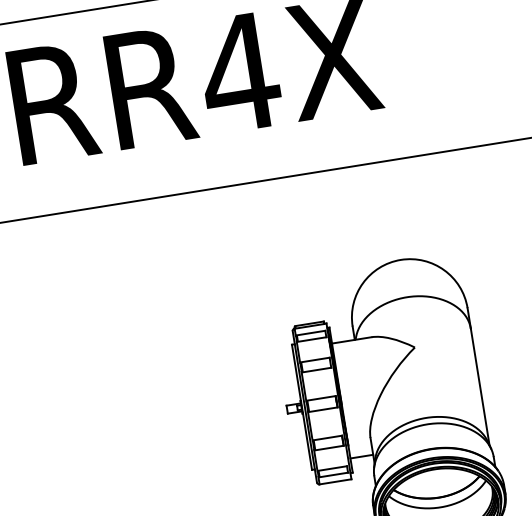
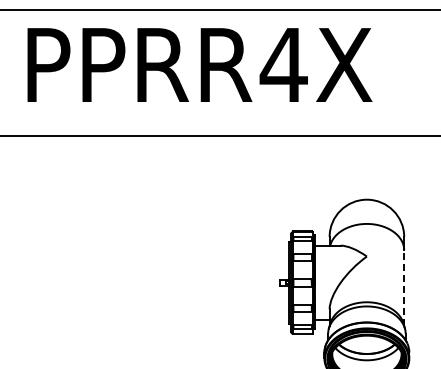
line: (480, 387) -> (404, 288), solid -> dashed

